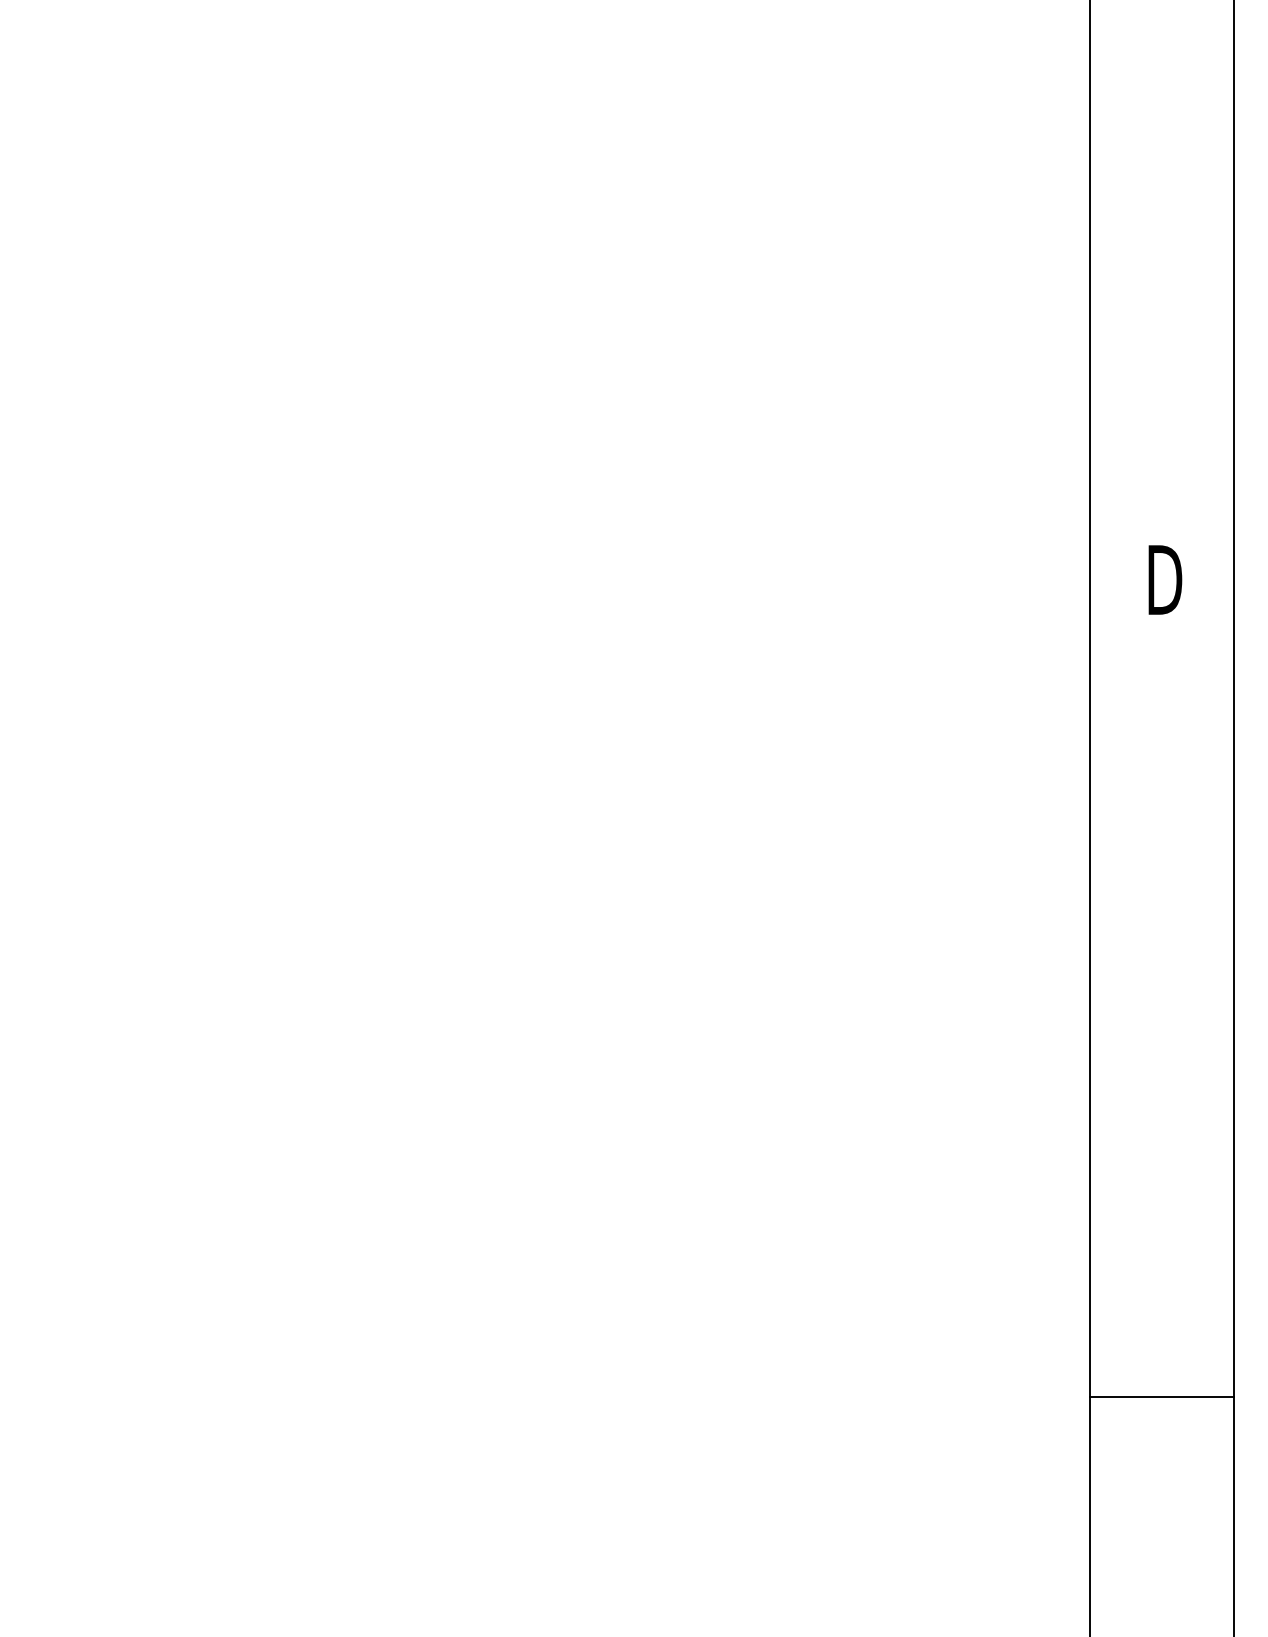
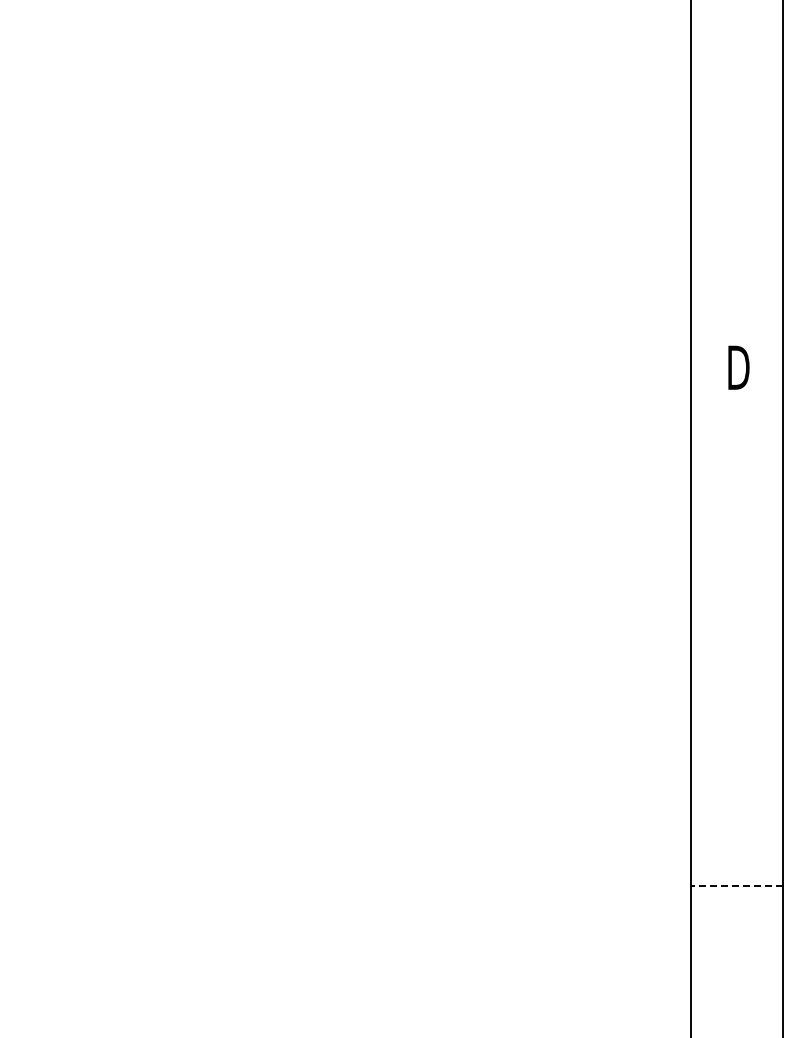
line: (1161, 1396) -> (736, 885), solid -> dashed

